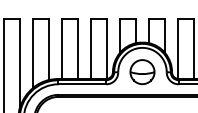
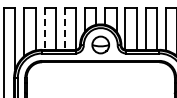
line: (61, 49) -> (44, 29), solid -> dashed
line: (90, 49) -> (64, 29), solid -> dashed

